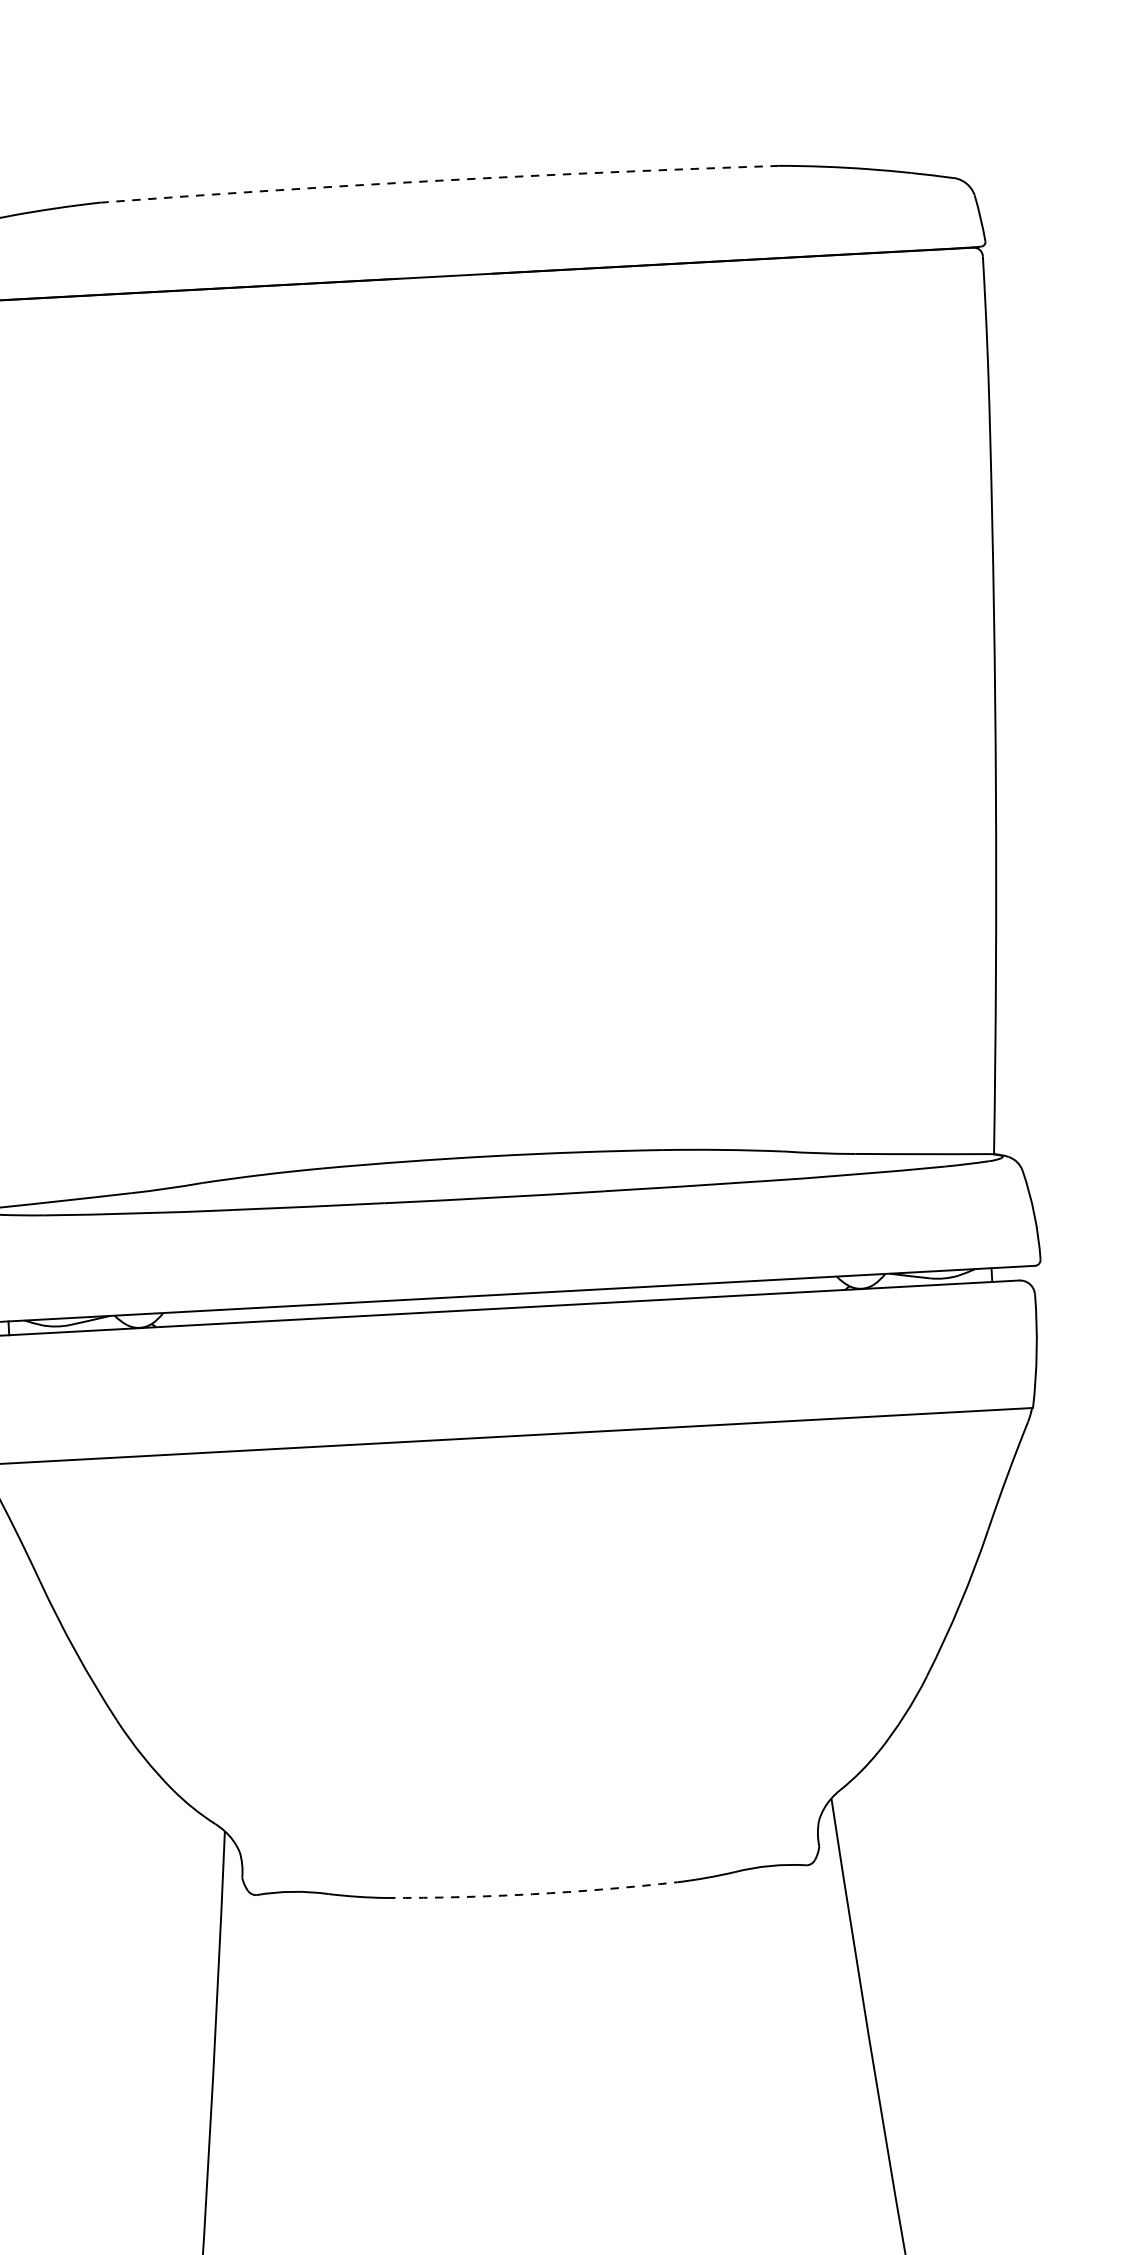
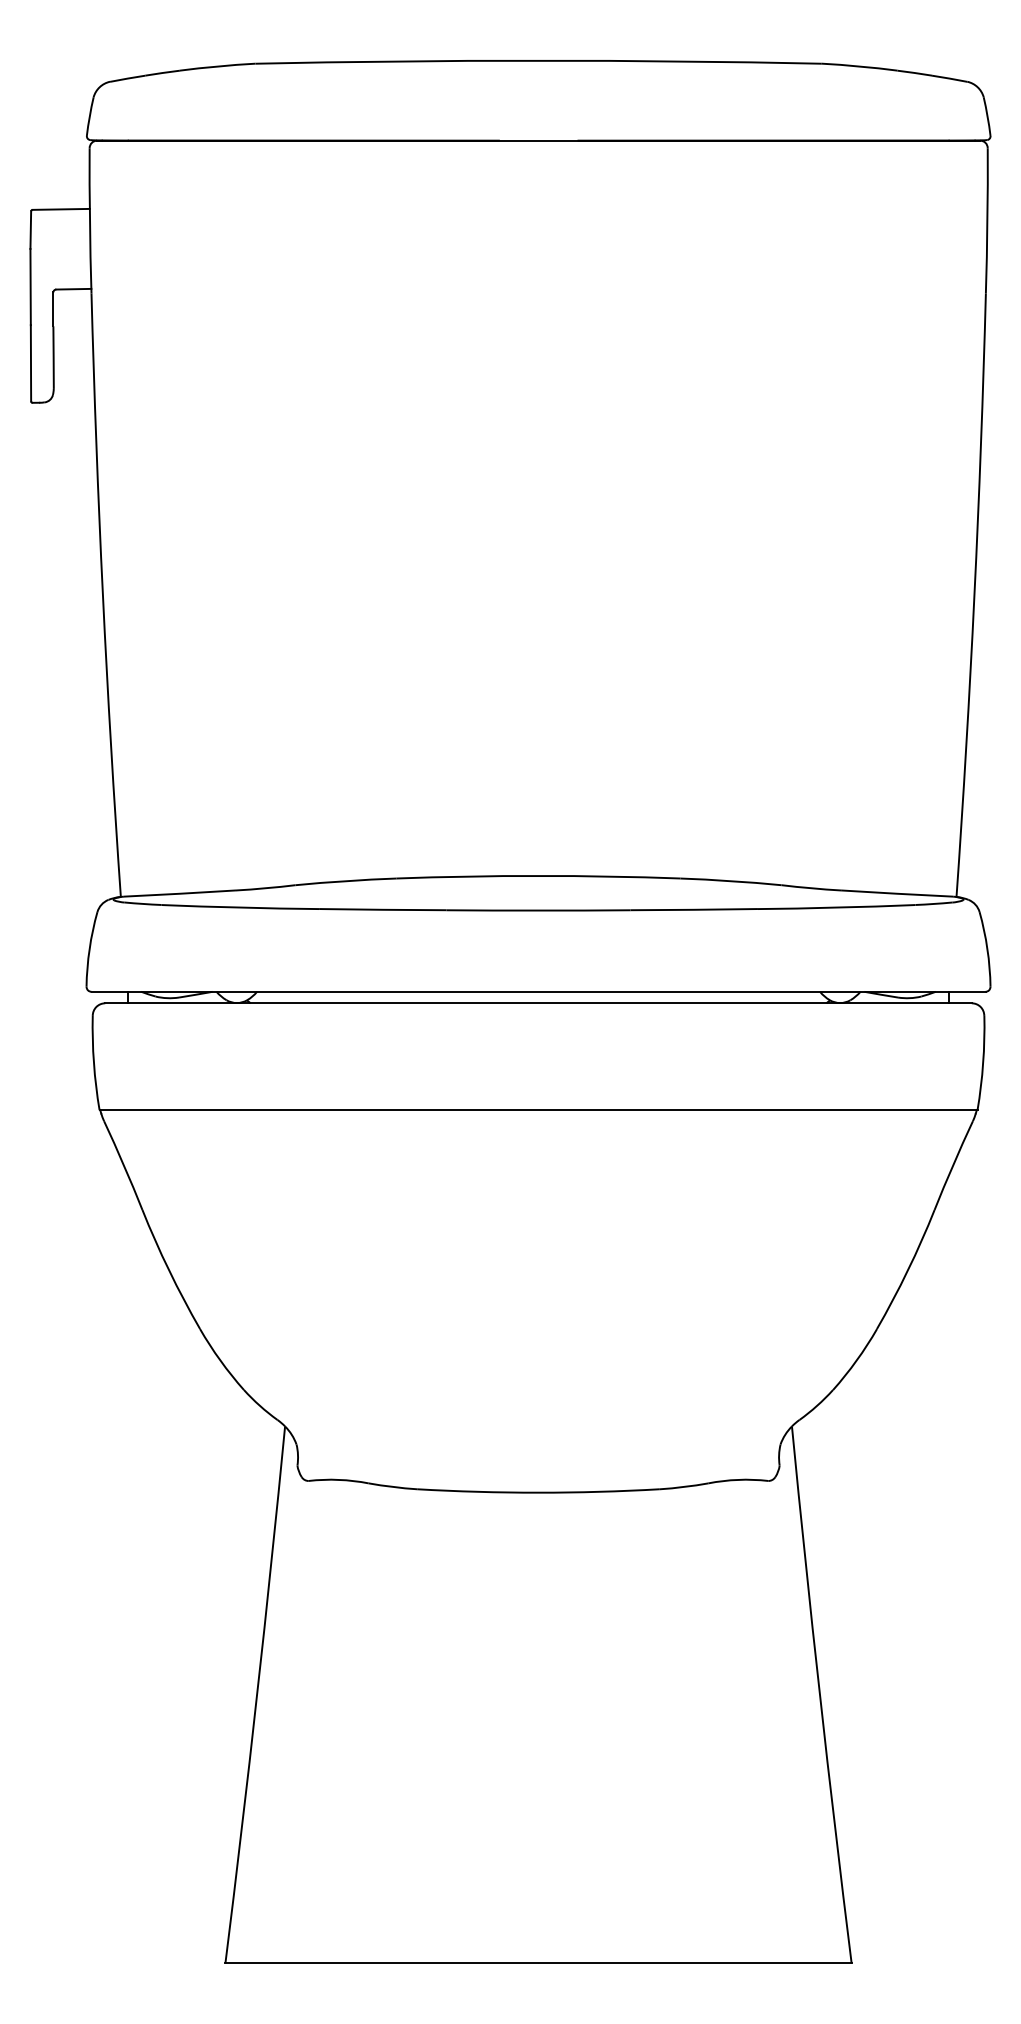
arc: (439, 180) -> (538, 60), dashed -> solid
arc: (532, 1893) -> (538, 1492), dashed -> solid

